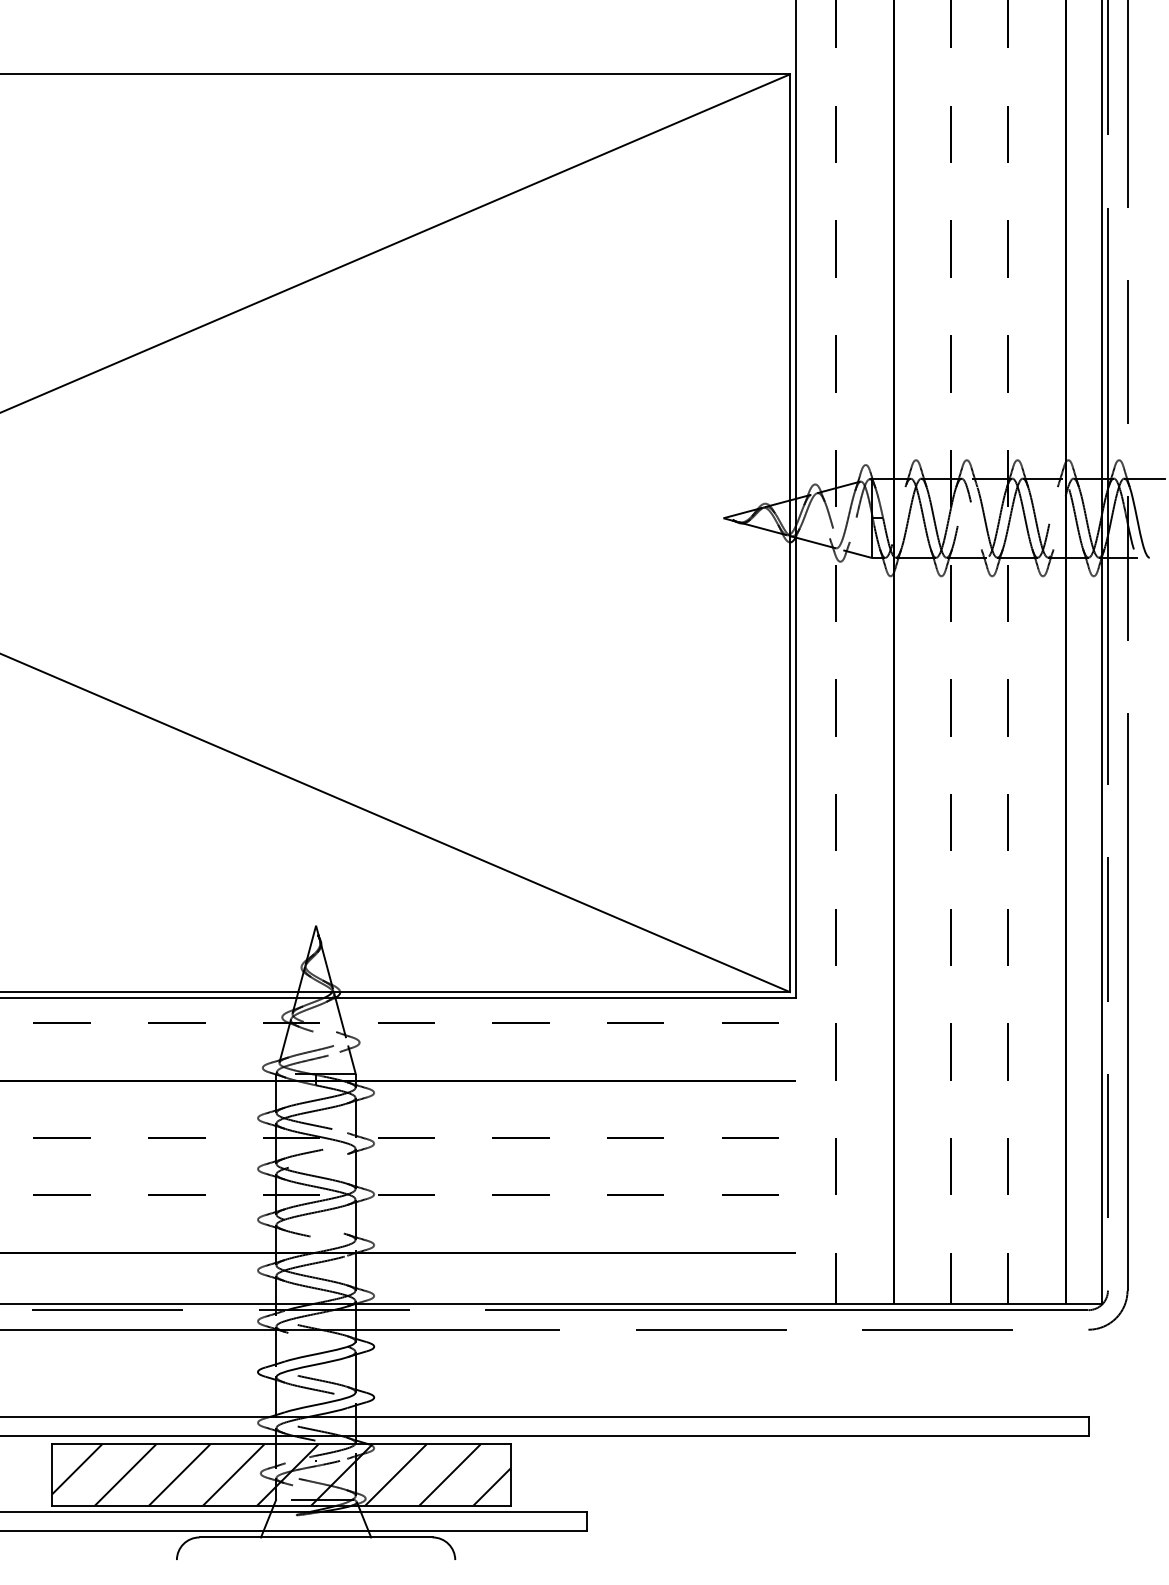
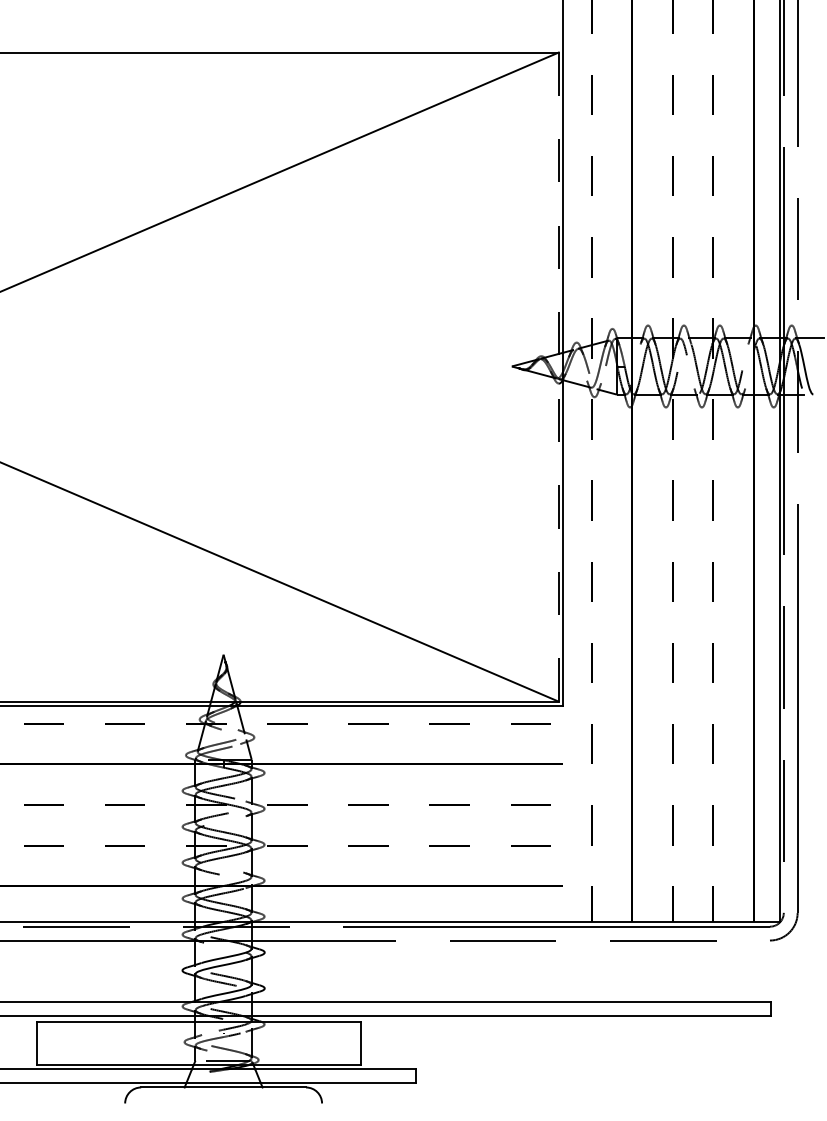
line: (789, 533) -> (558, 377), solid -> dashed
hatch: (281, 1474) -> (199, 1042), removed

